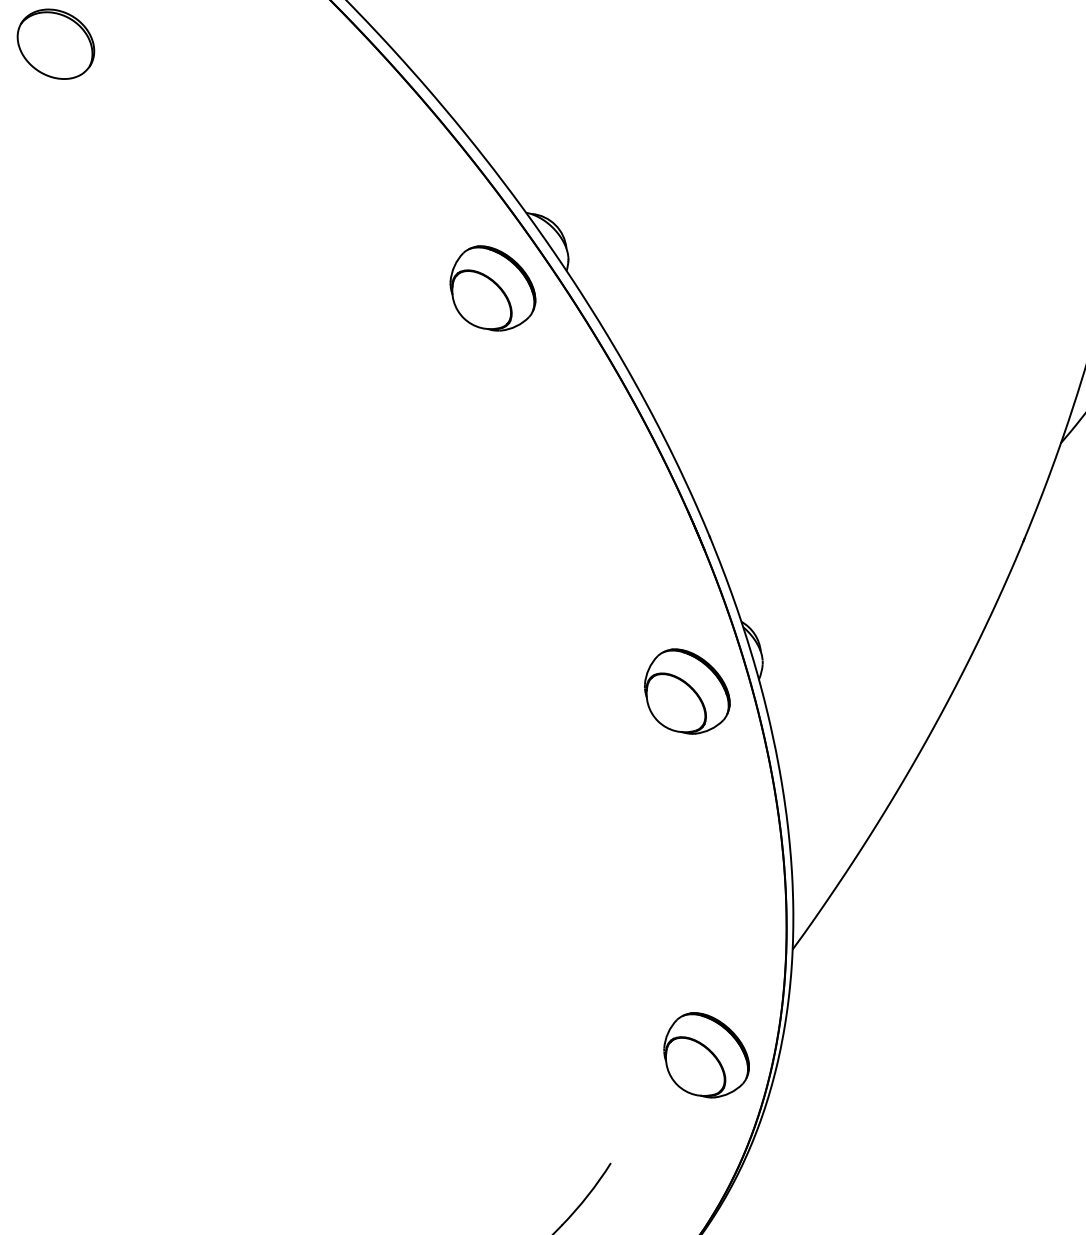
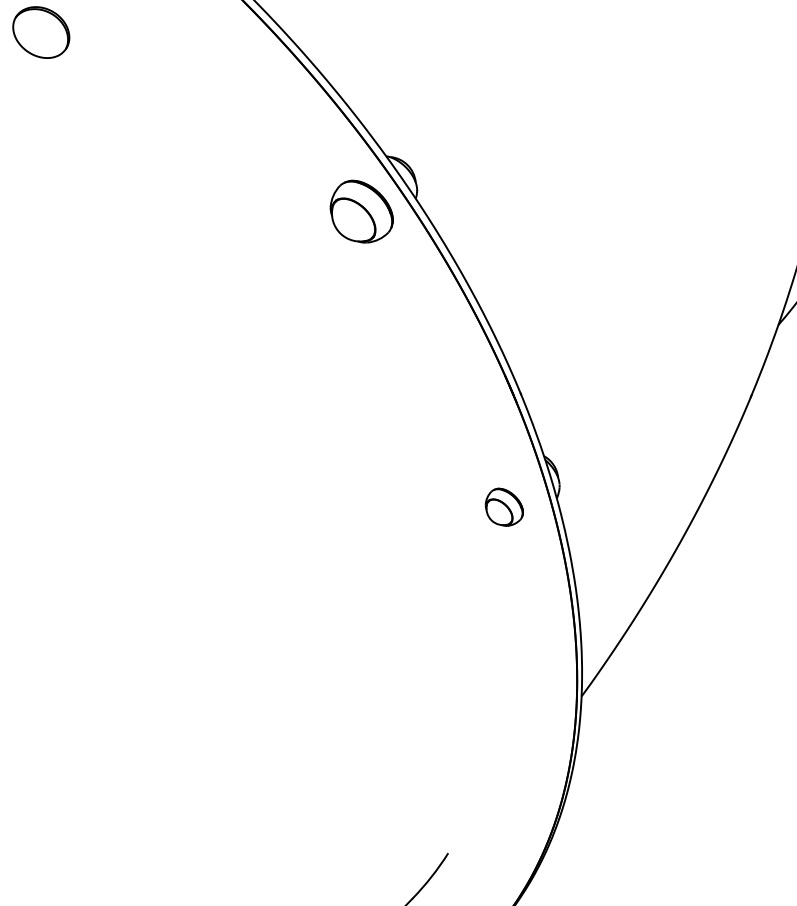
part: (687, 691) -> (504, 507), size x0.6
part: (706, 1055) -> (518, 774), removed

